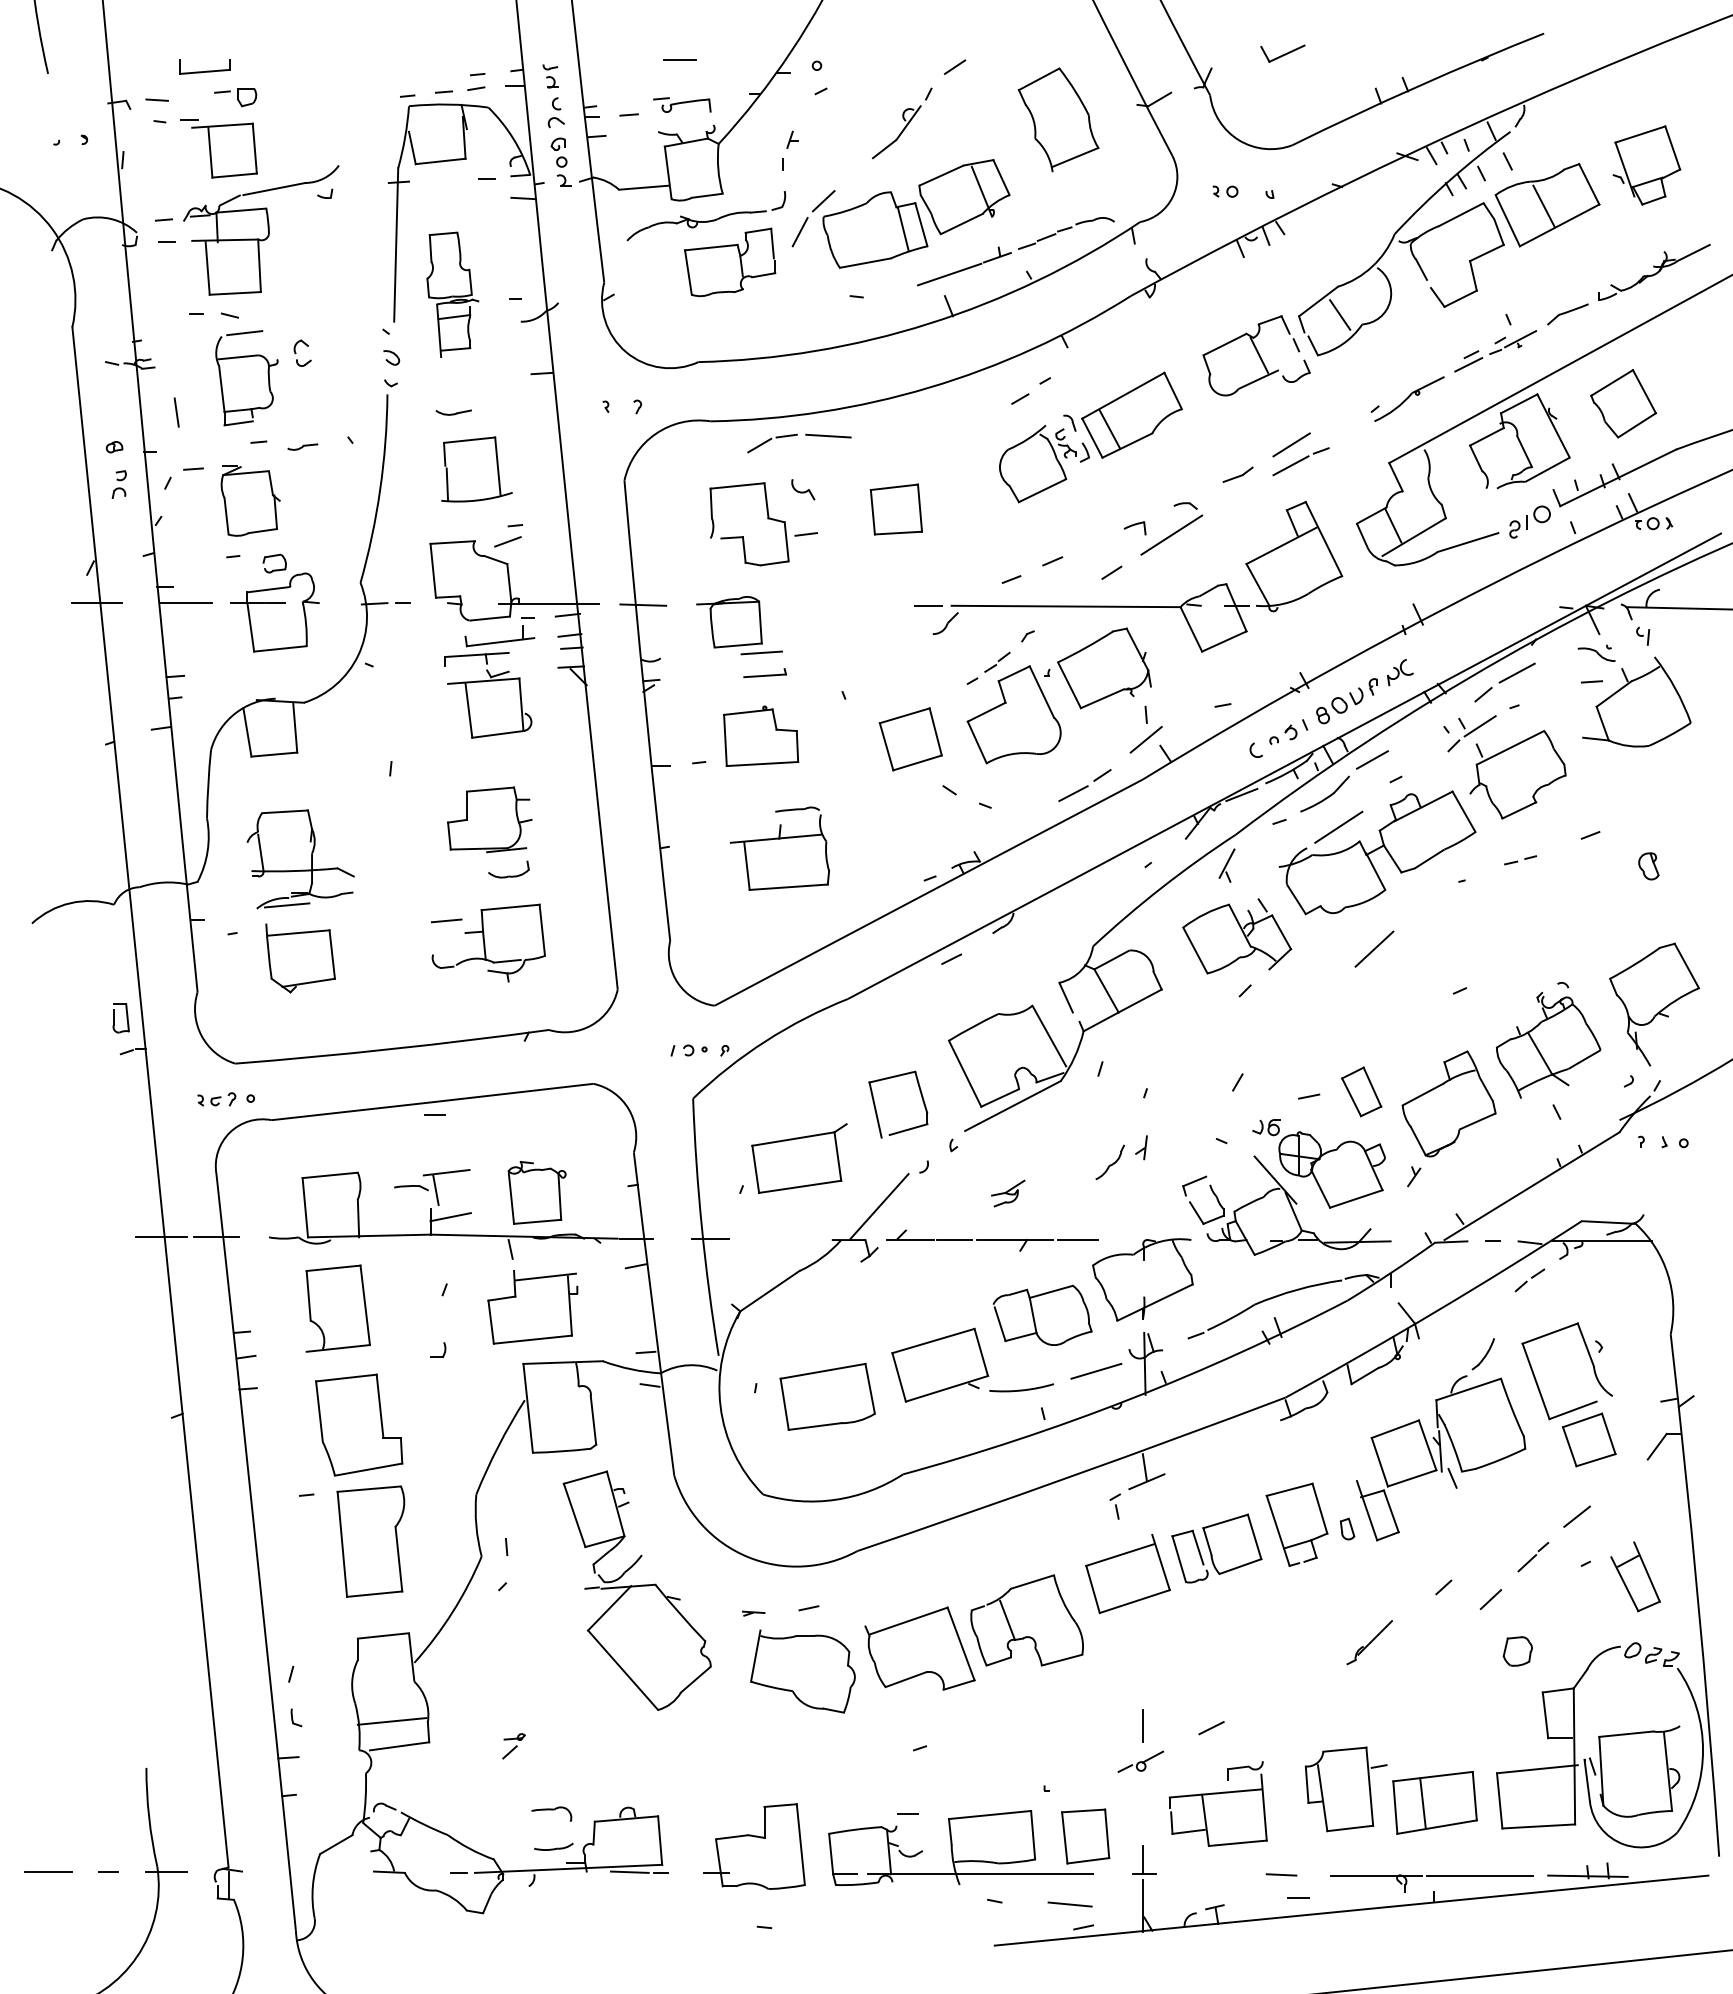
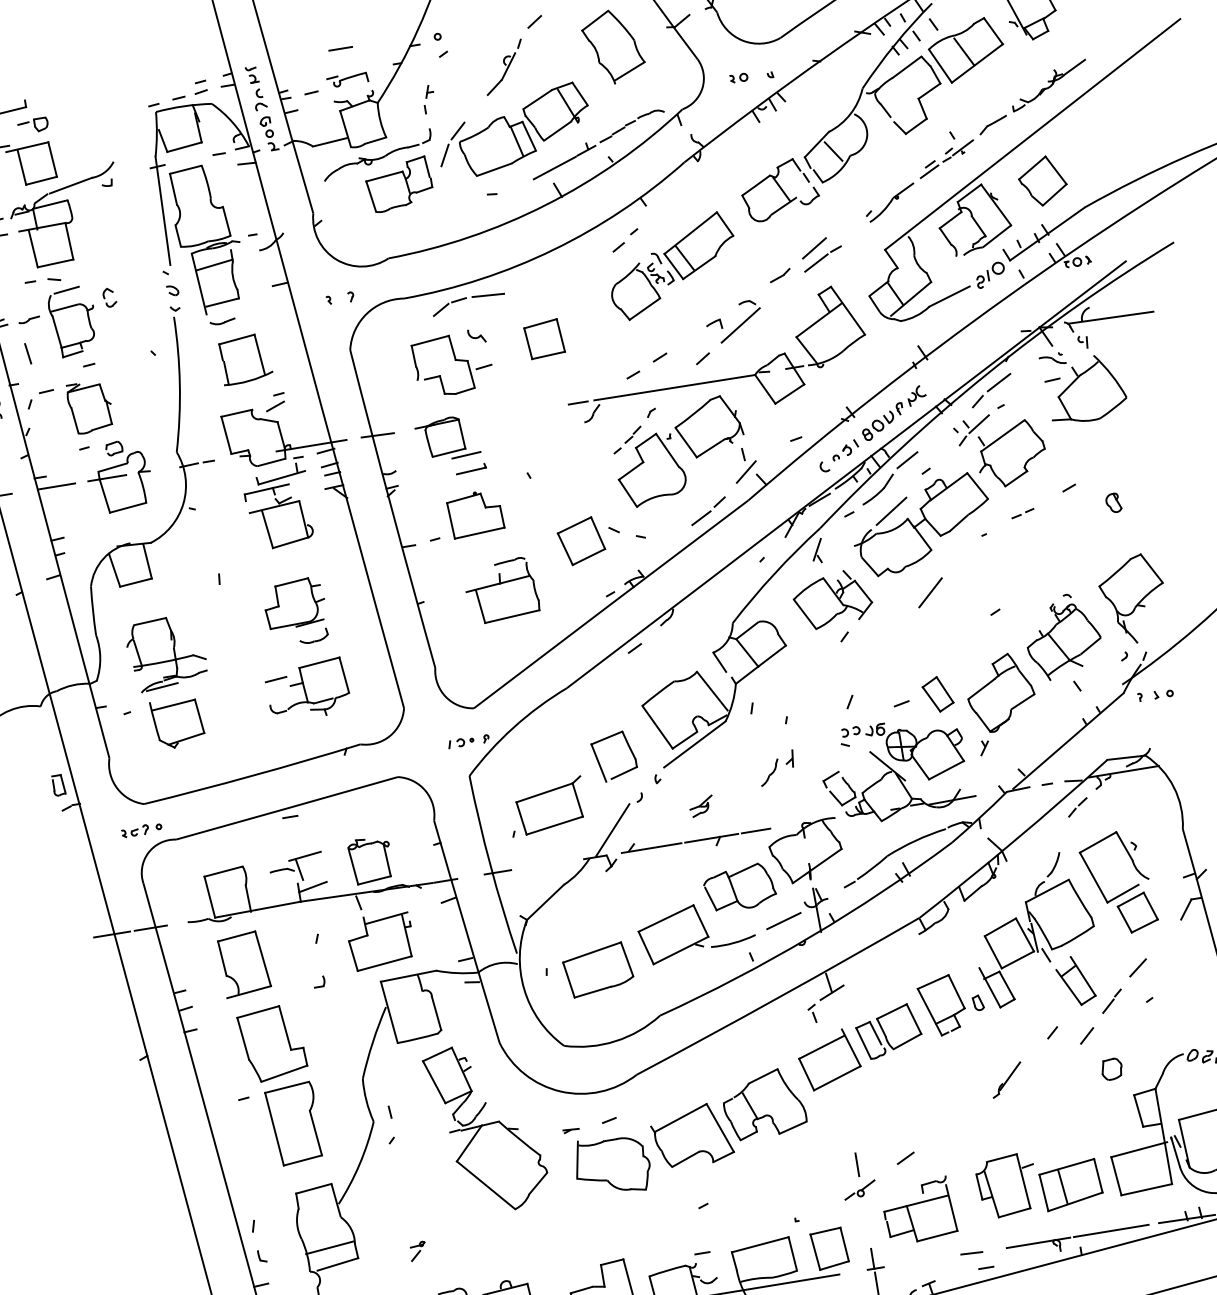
part: (452, 294) -> (208, 239), size x1.67
part: (302, 446) -> (28, 319), moved
part: (910, 739) -> (581, 541), moved
part: (1232, 1123) -> (850, 731), added
part: (1635, 1576) -> (1075, 980), moved

